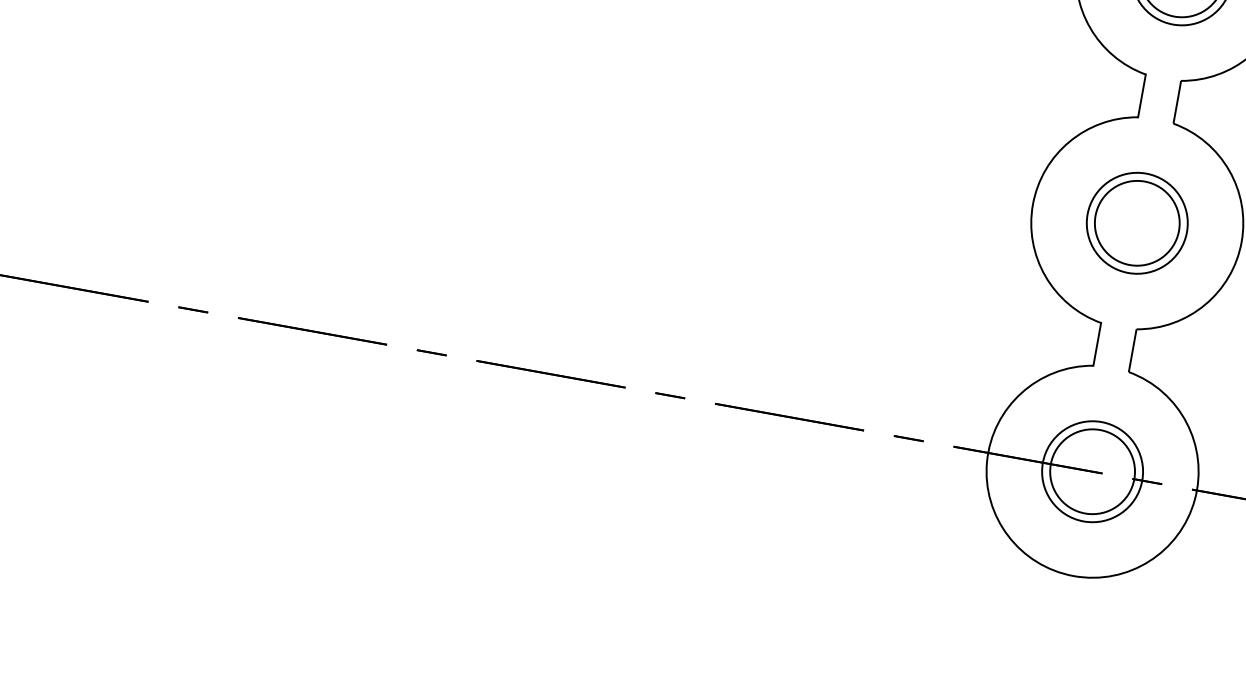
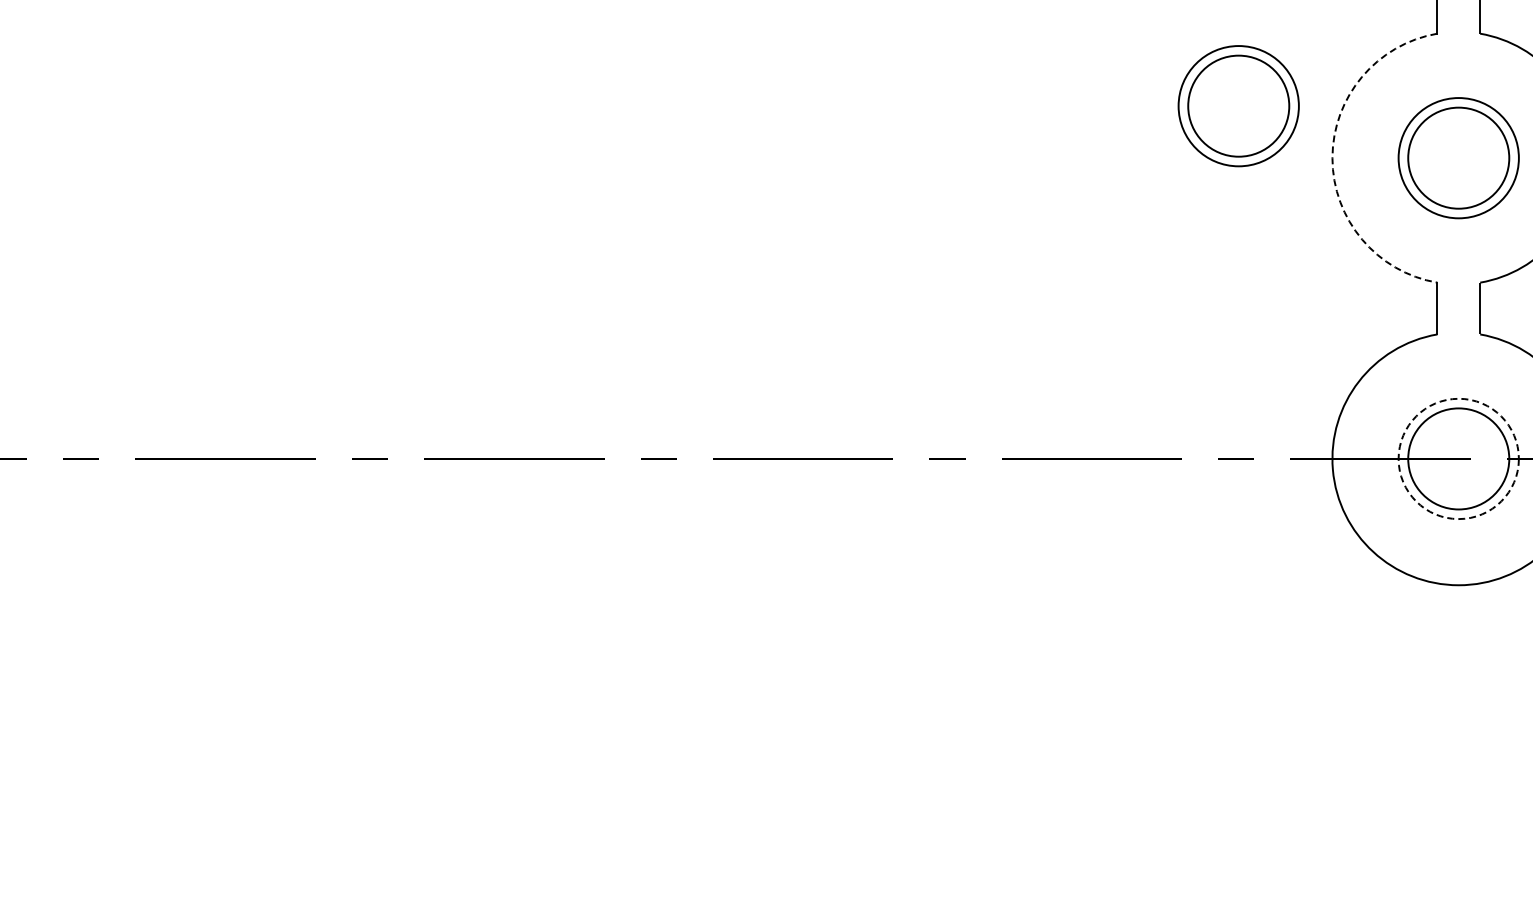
part: (963, 147) -> (1238, 106), added
arc: (1032, 204) -> (1332, 158), solid -> dashed
circle: (1092, 471) -> (1458, 458), solid -> dashed

